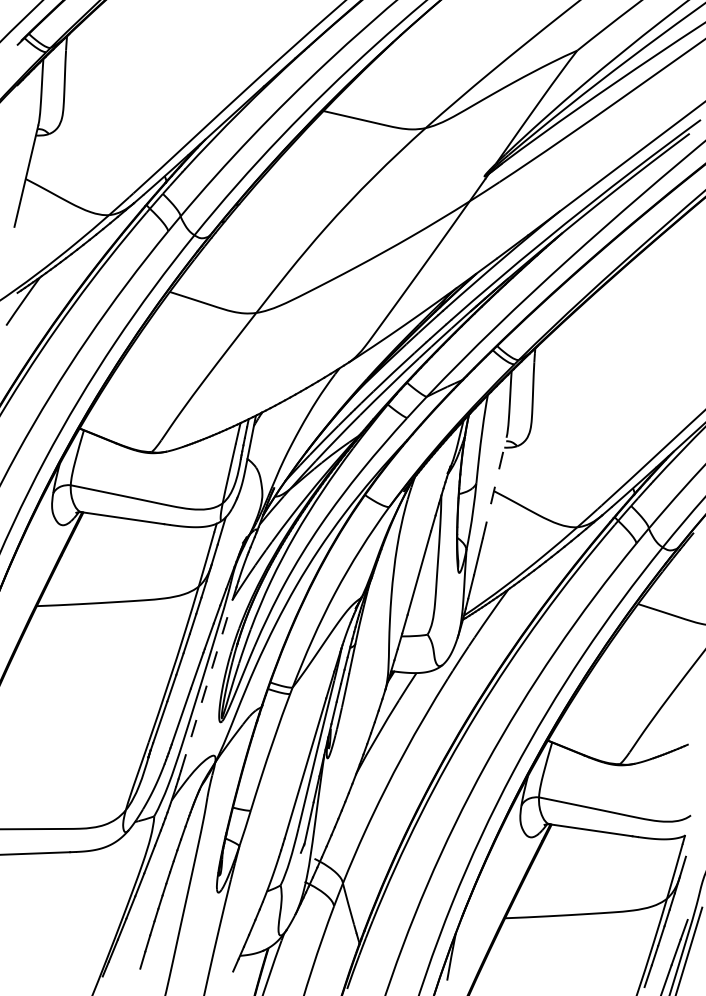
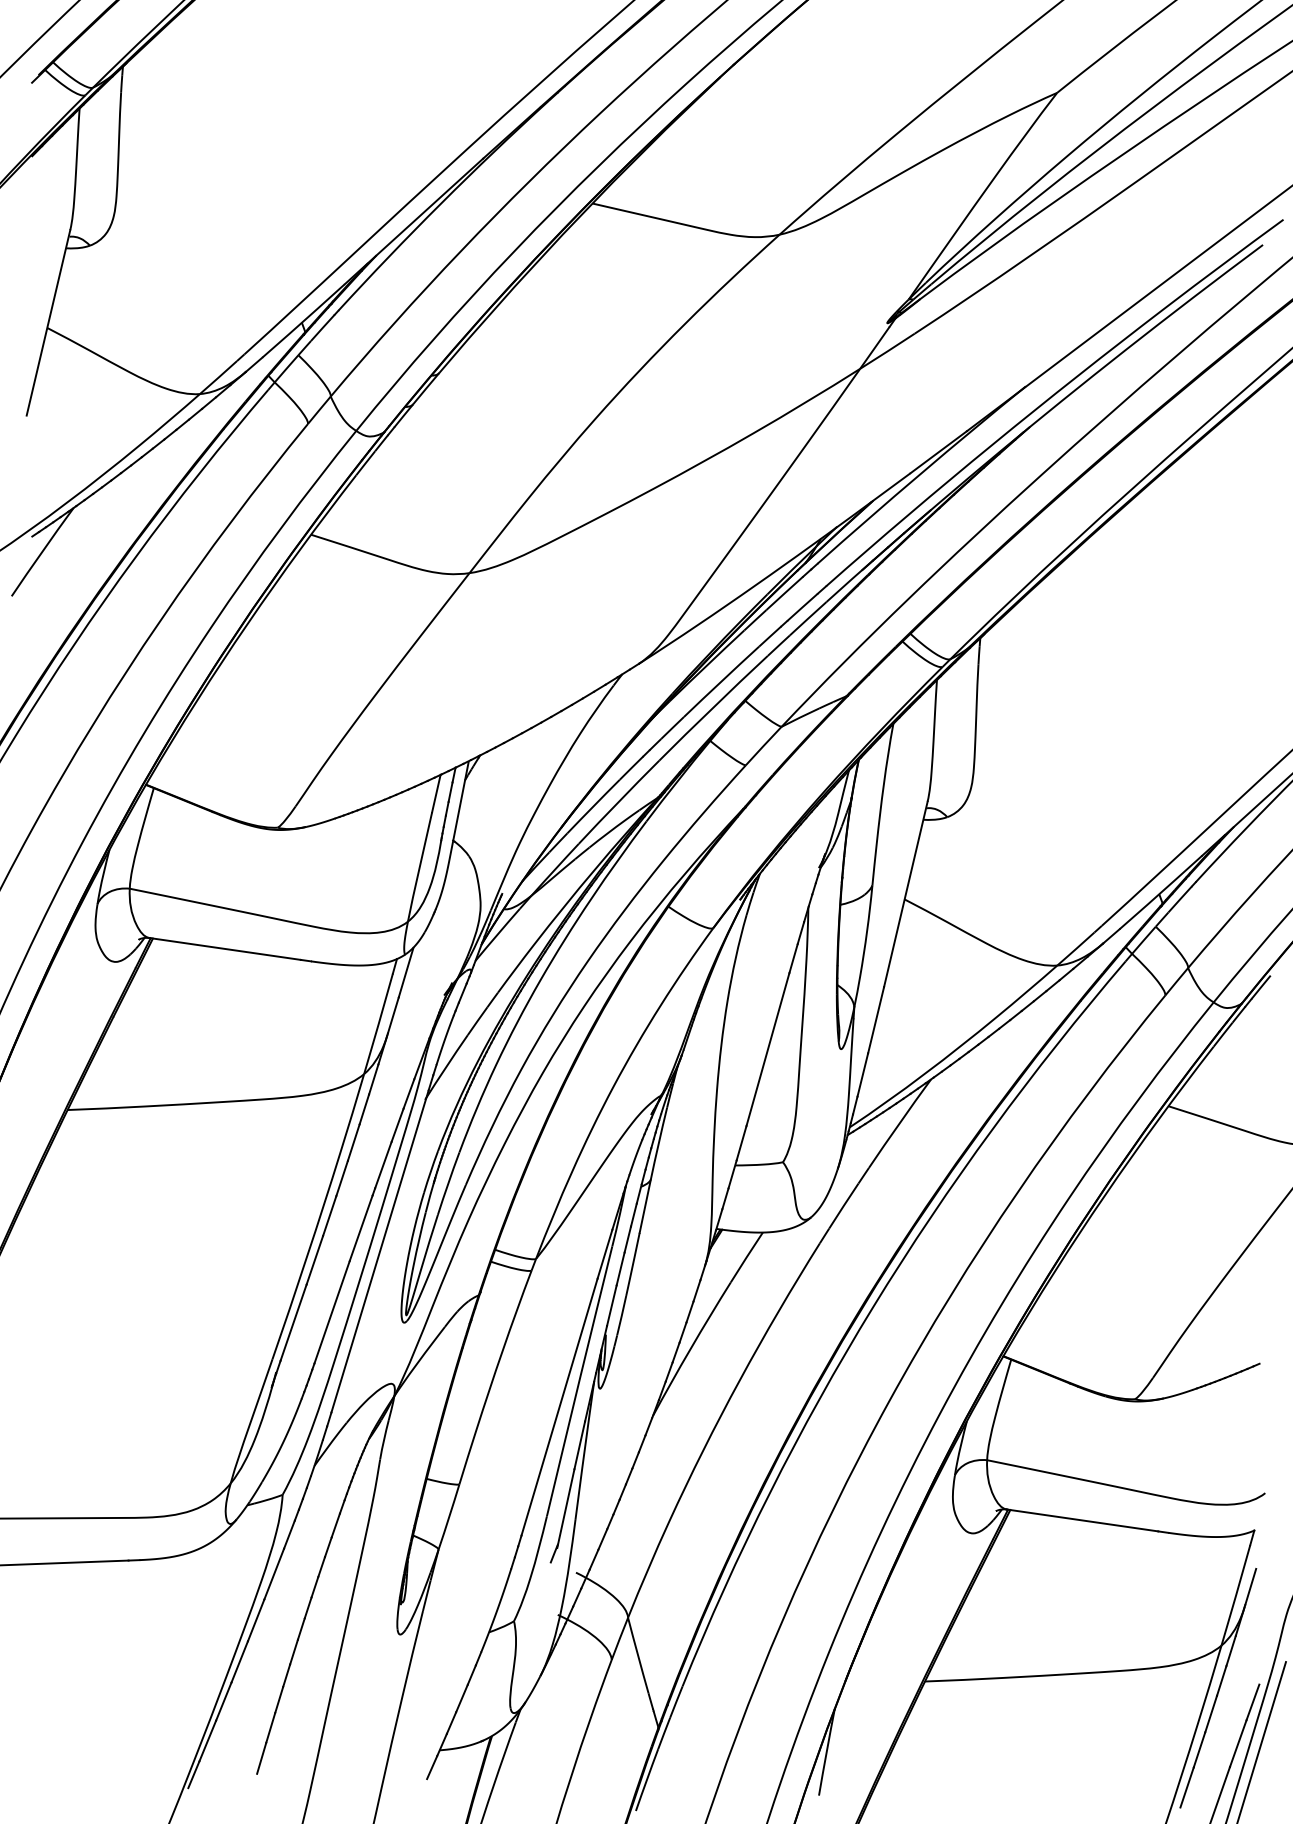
line: (494, 488) -> (905, 894), dashed -> solid
line: (207, 683) -> (380, 1251), dashed -> solid

